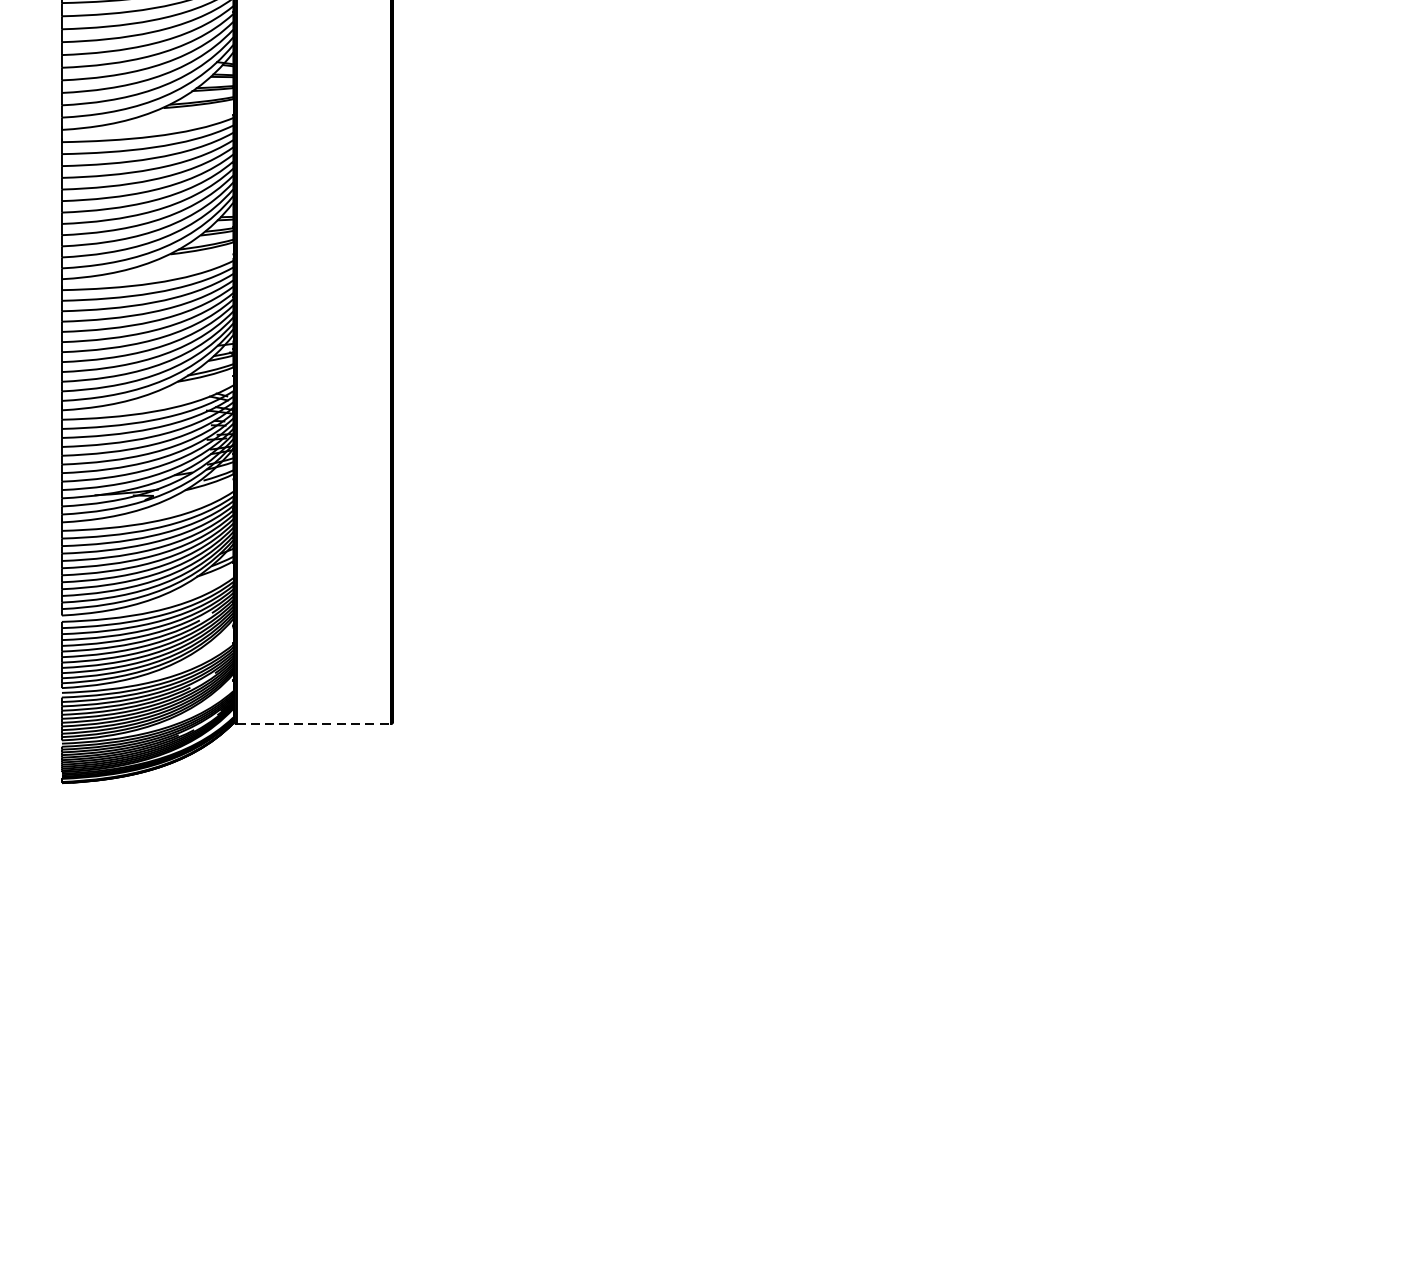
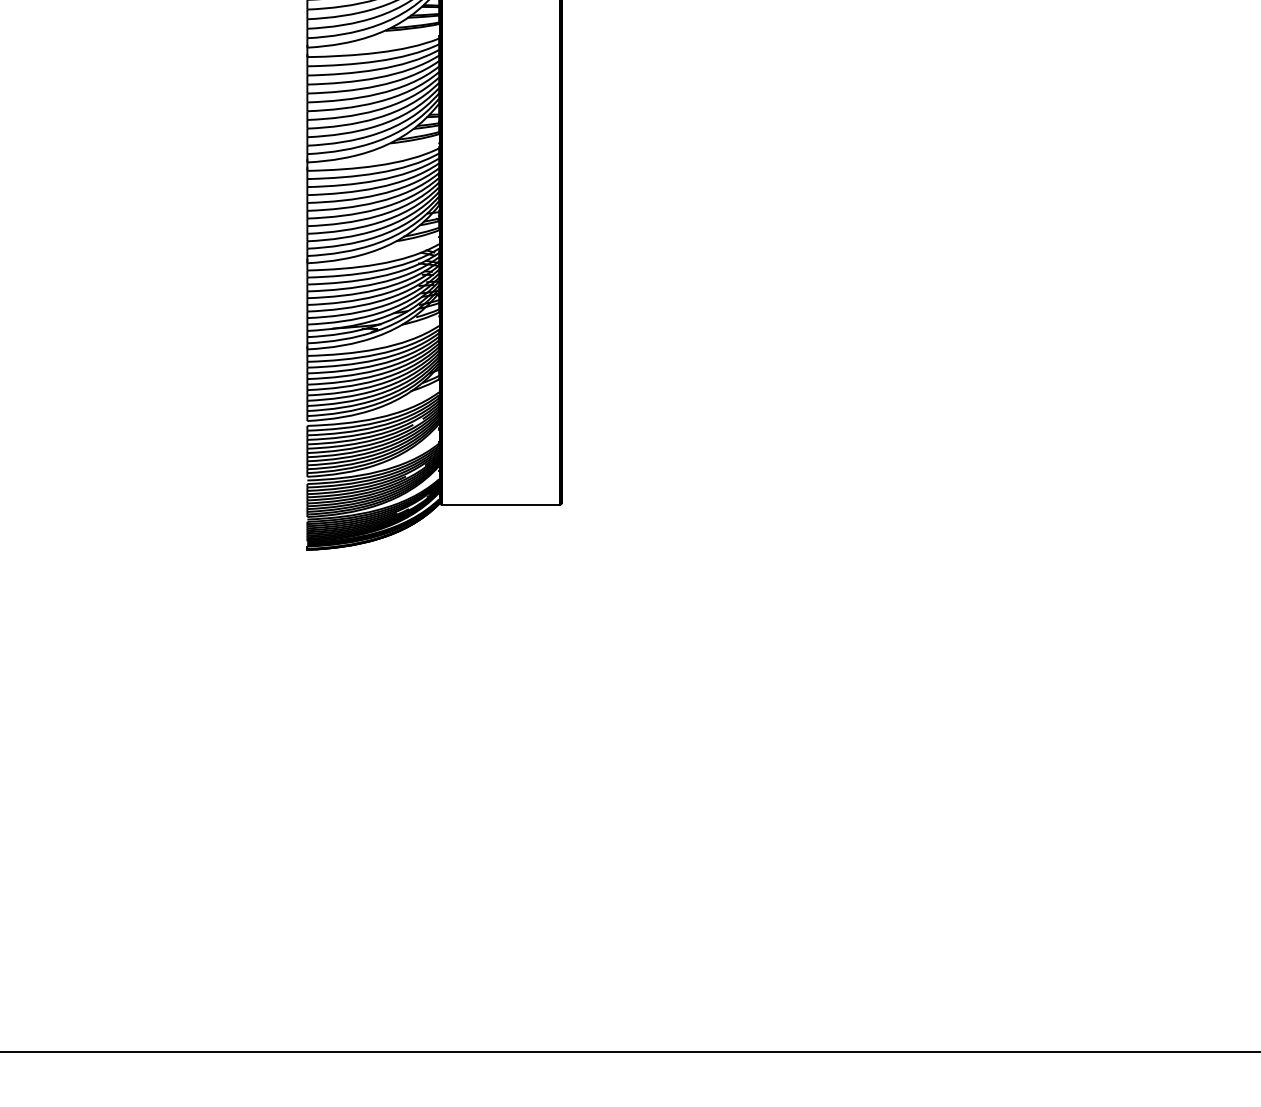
line: (314, 724) -> (501, 504), dashed -> solid

